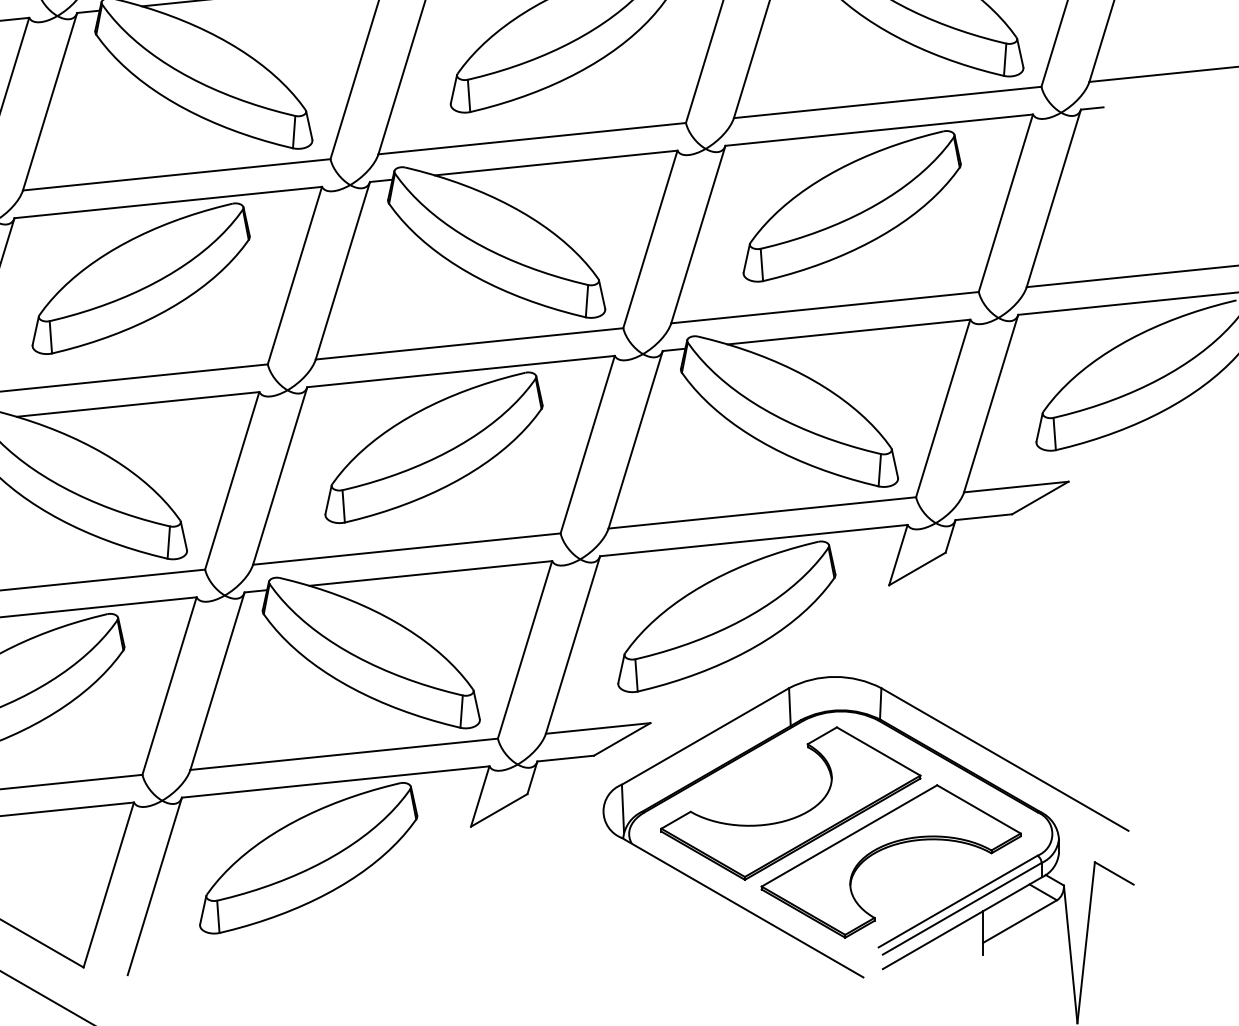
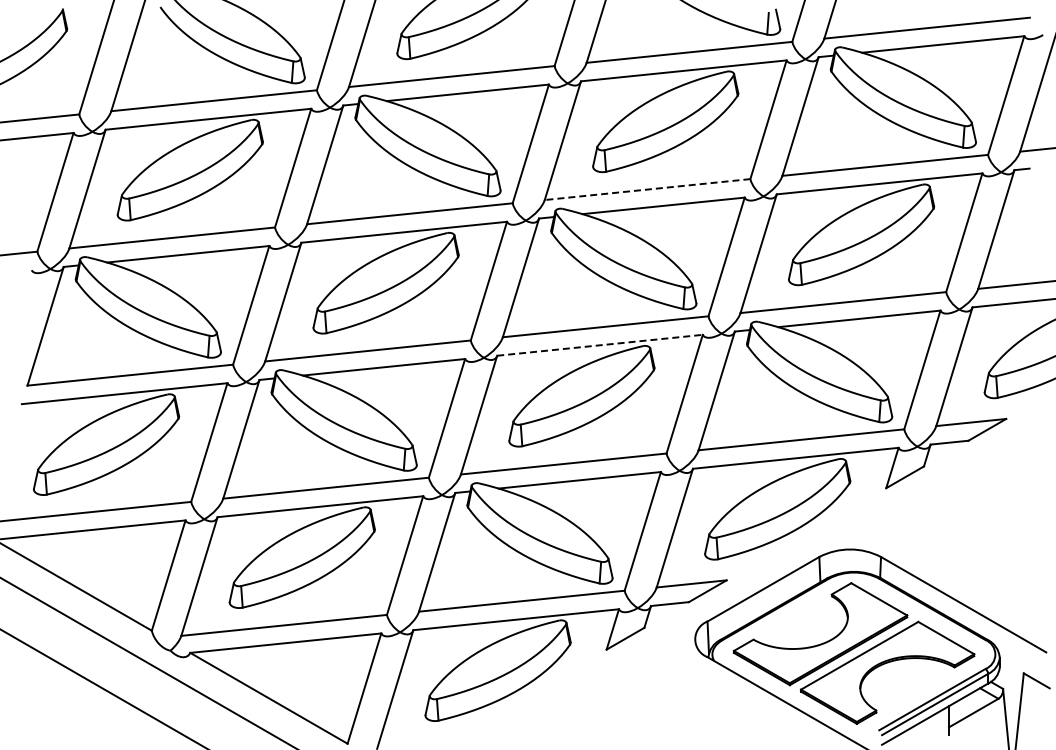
line: (532, 138) -> (647, 189), solid -> dashed
line: (461, 371) -> (600, 345), solid -> dashed

